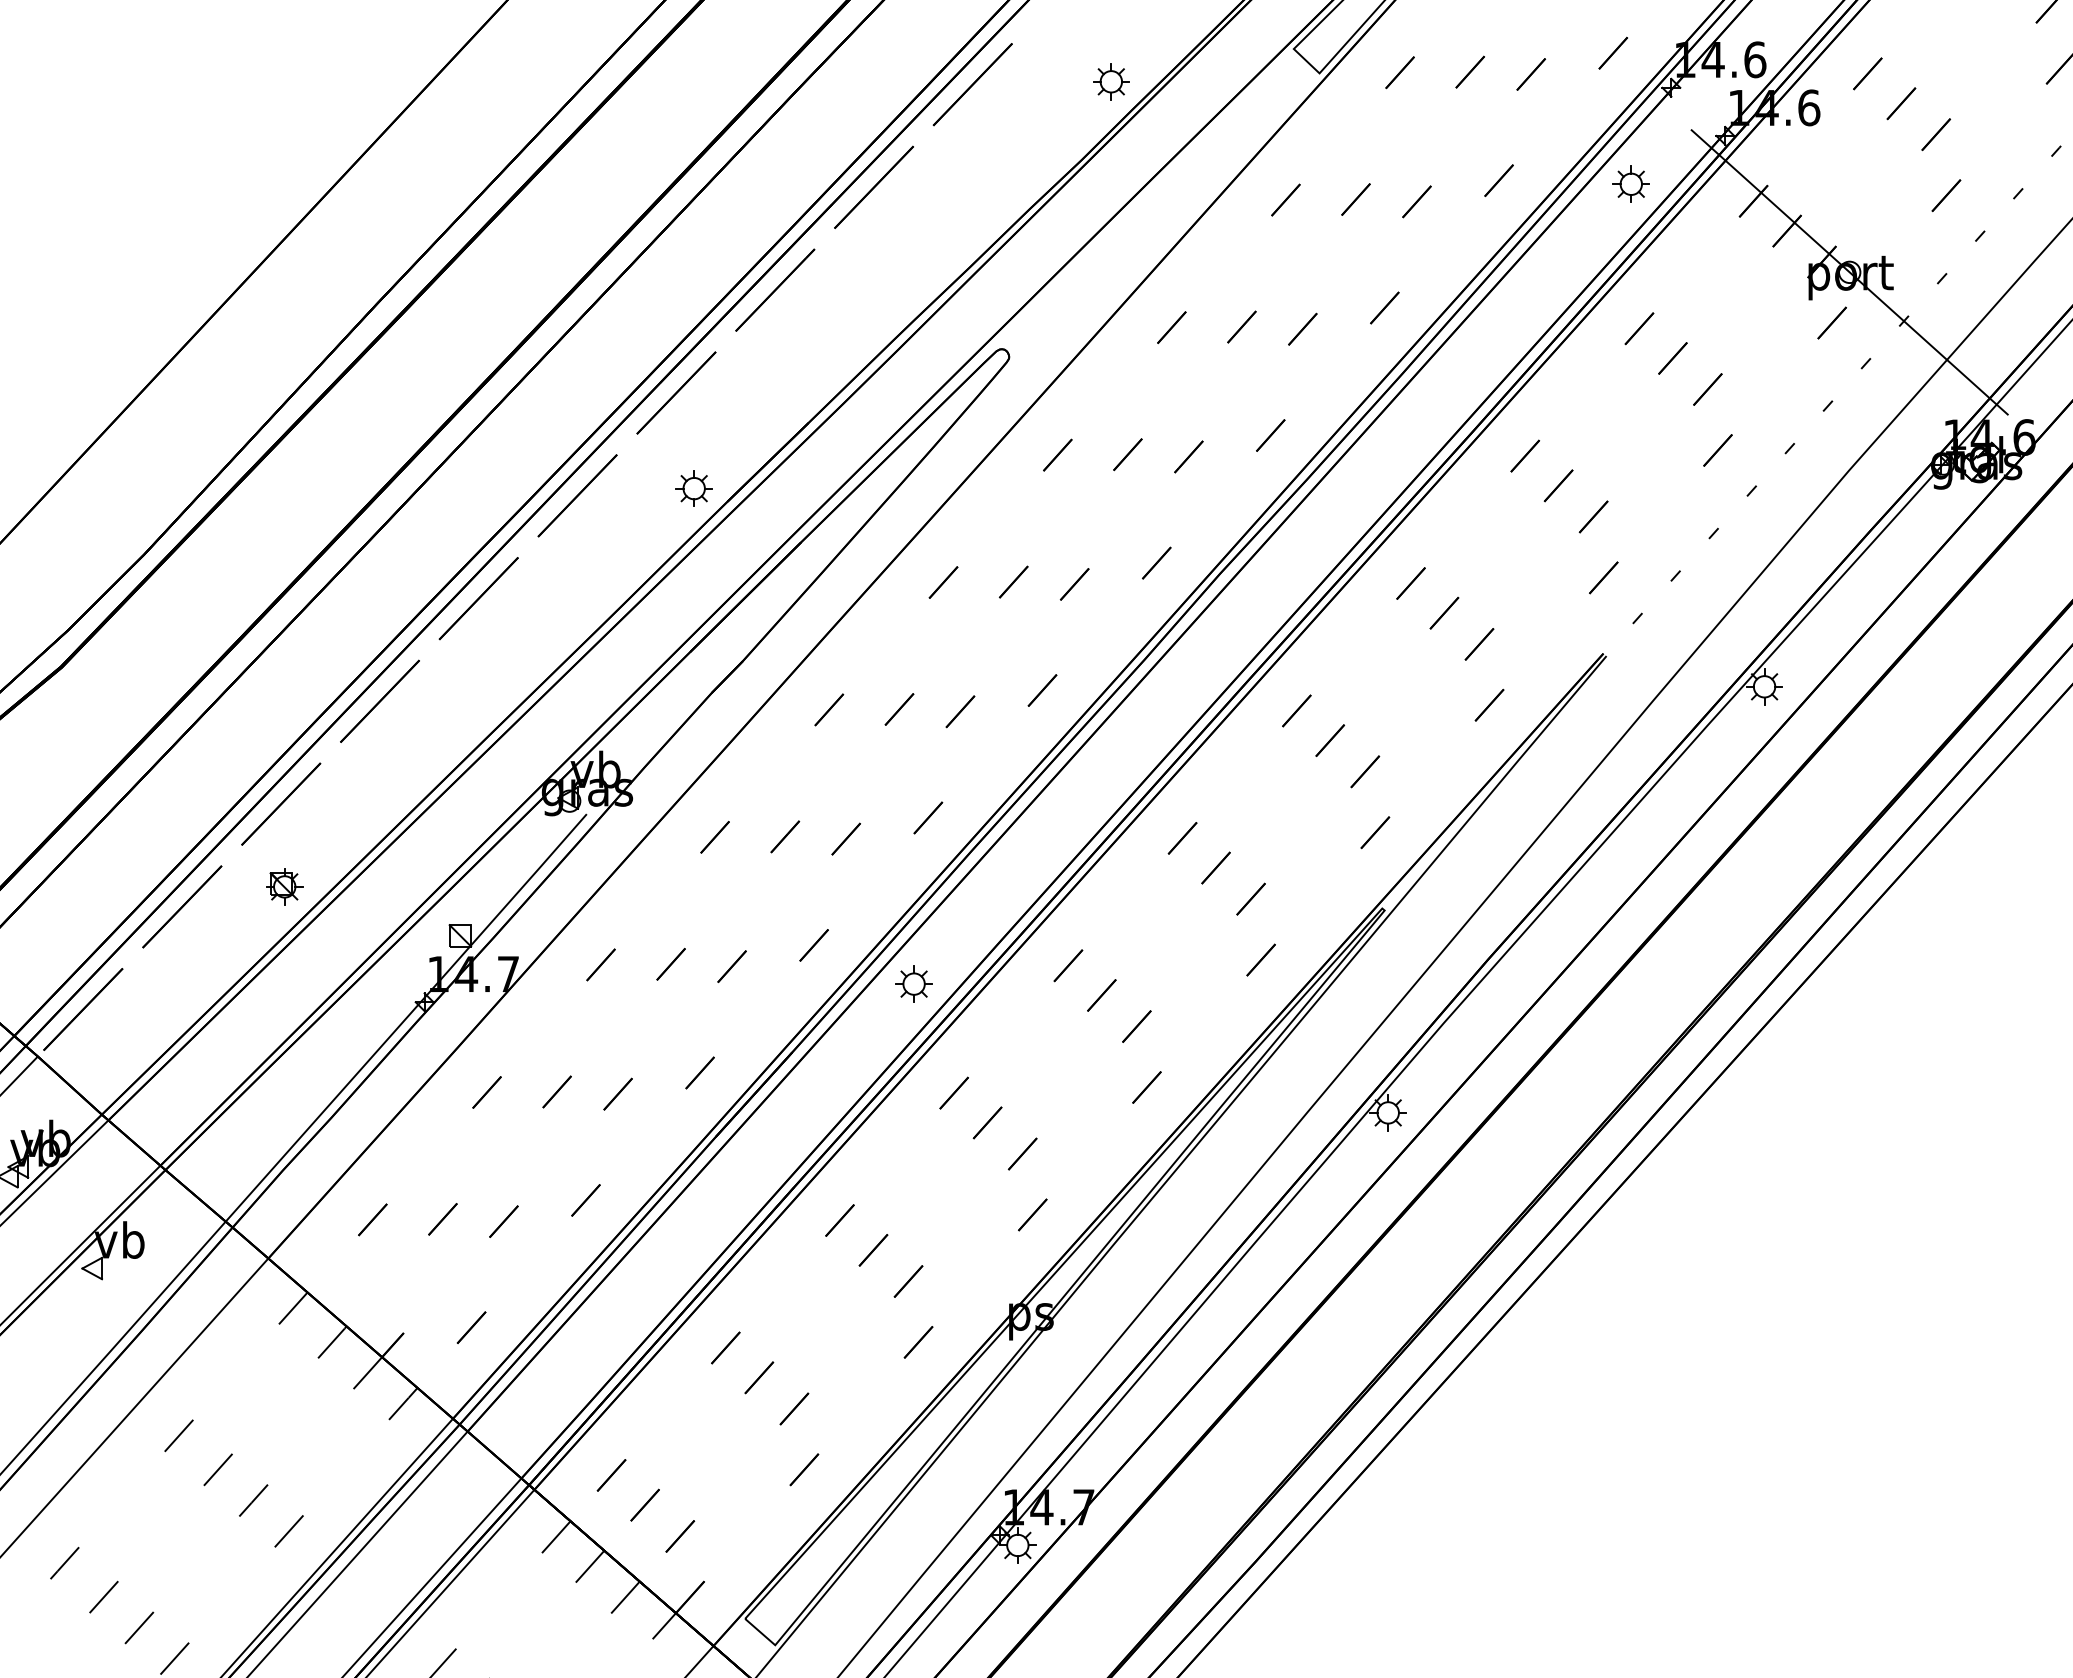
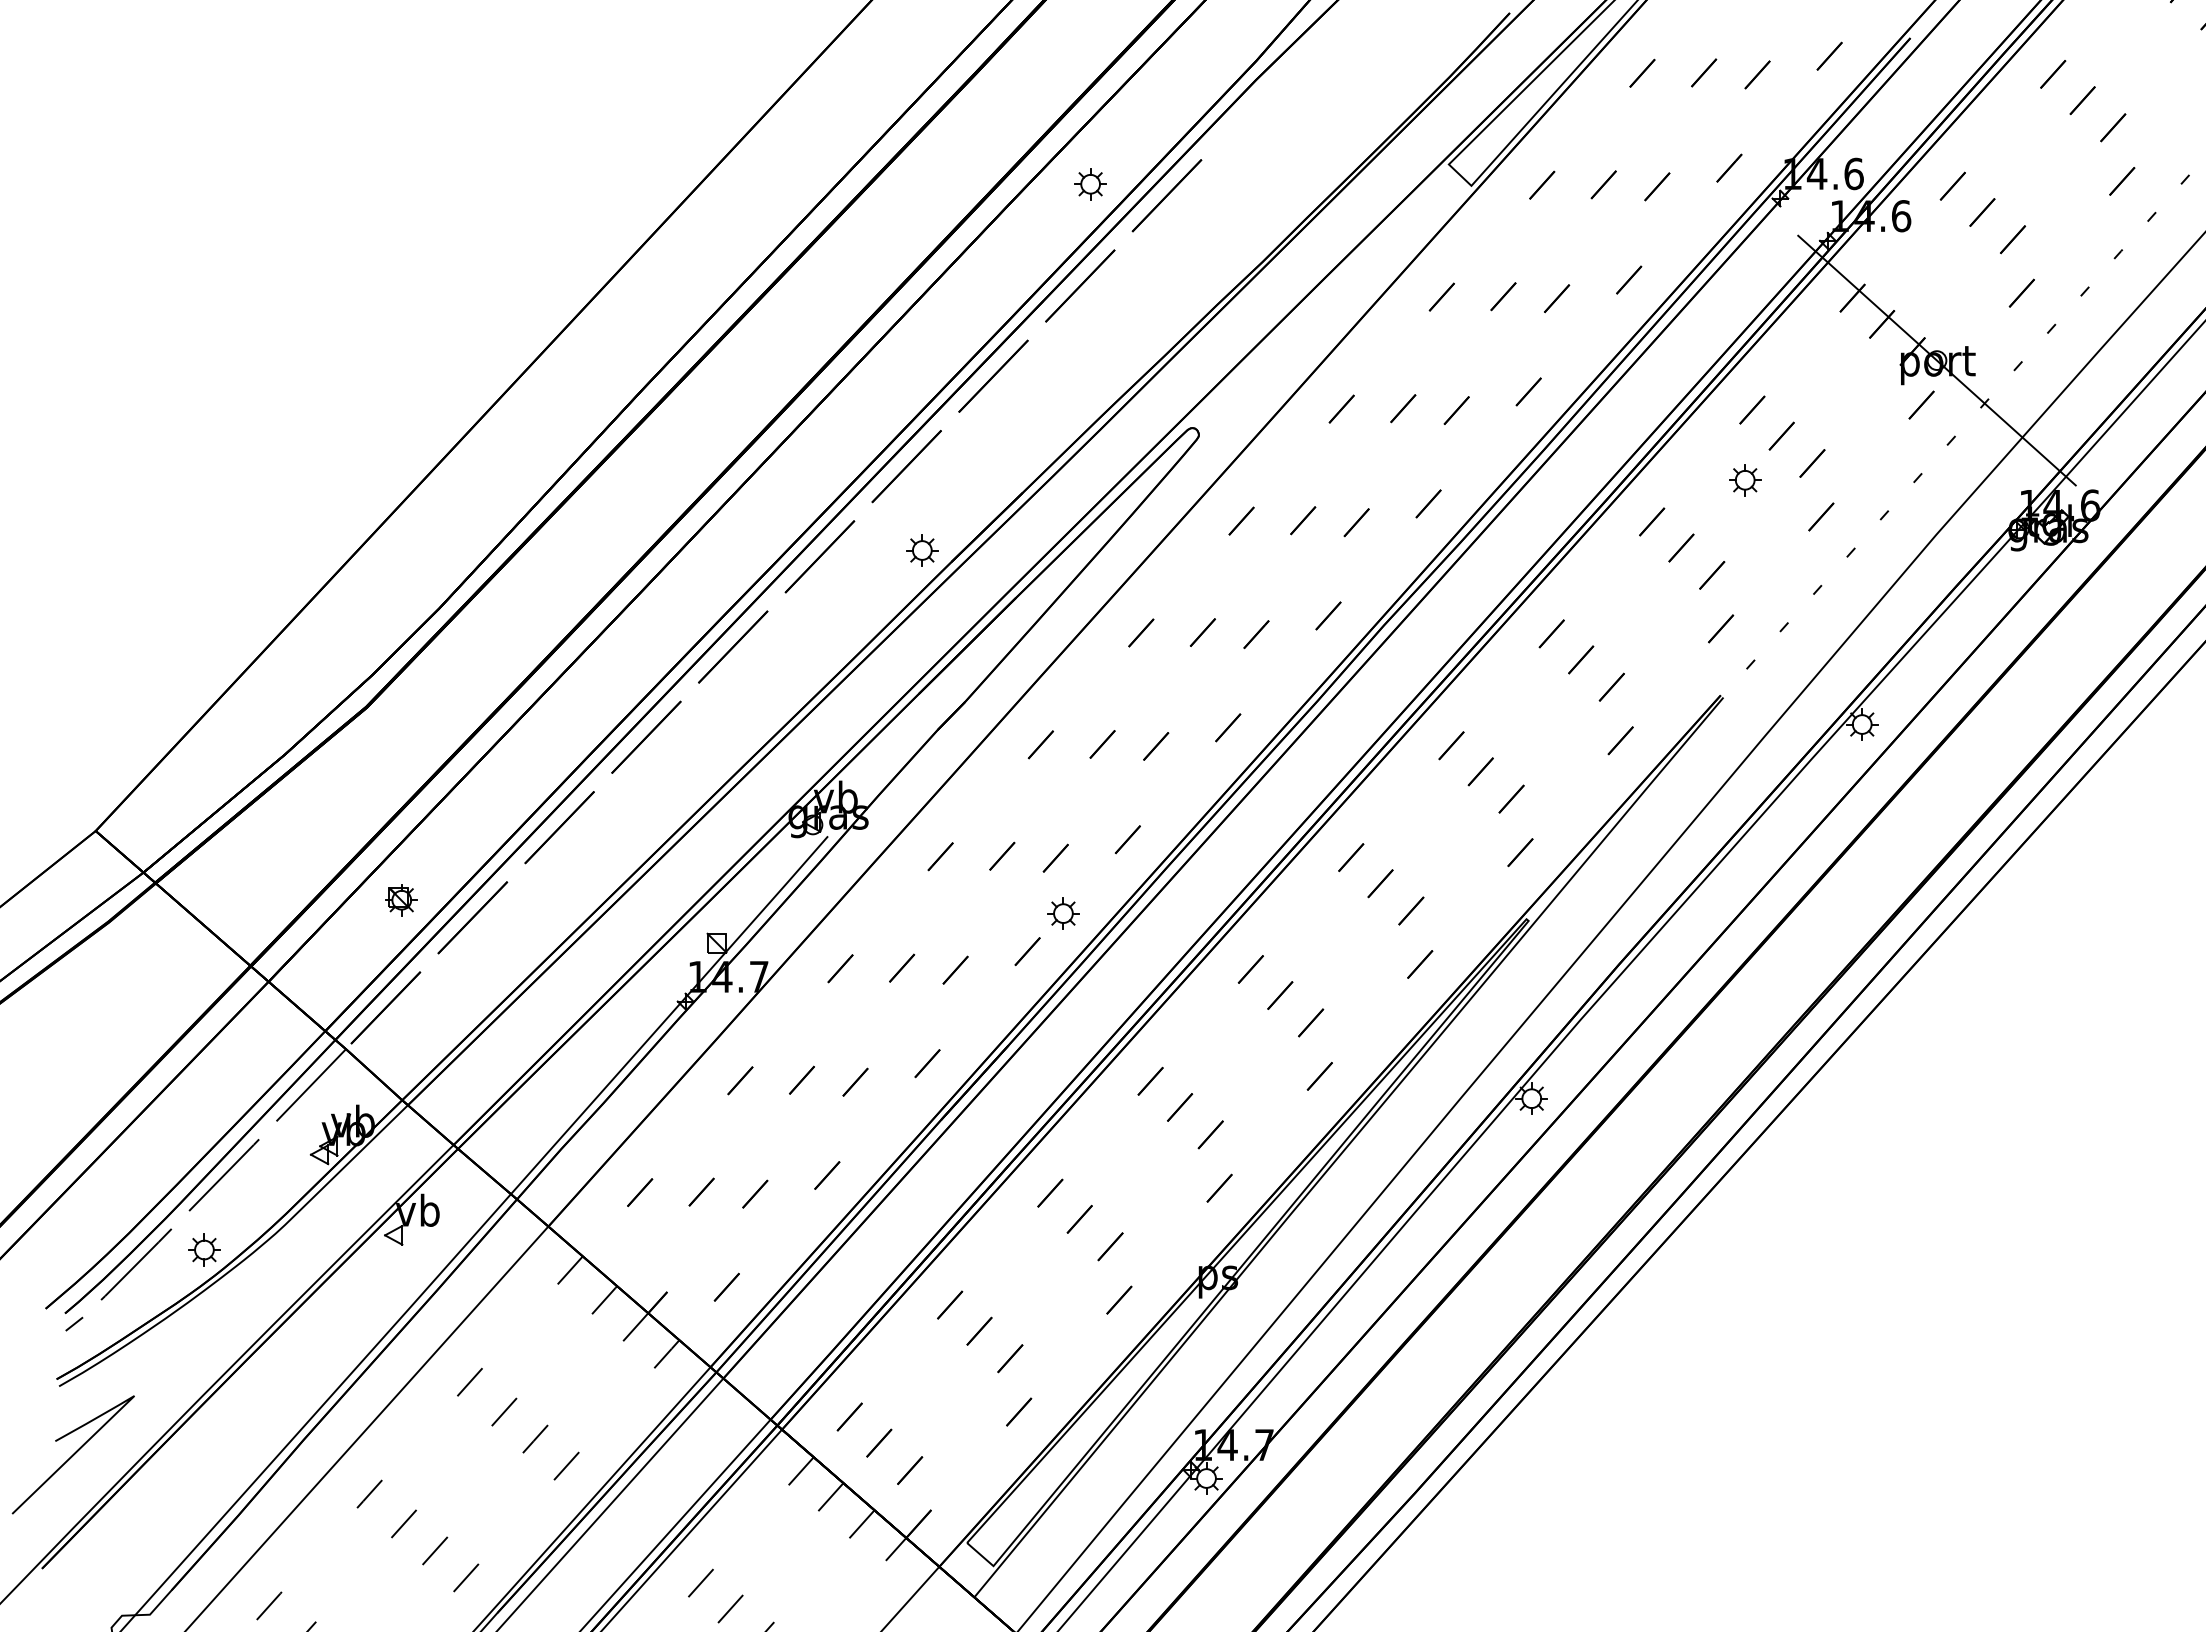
part: (1111, 82) -> (1090, 184), moved
part: (1631, 184) -> (1745, 480), moved
part: (284, 887) -> (401, 900), moved
part: (914, 984) -> (1063, 913), moved

